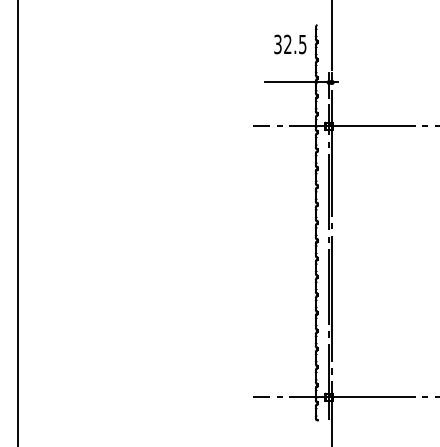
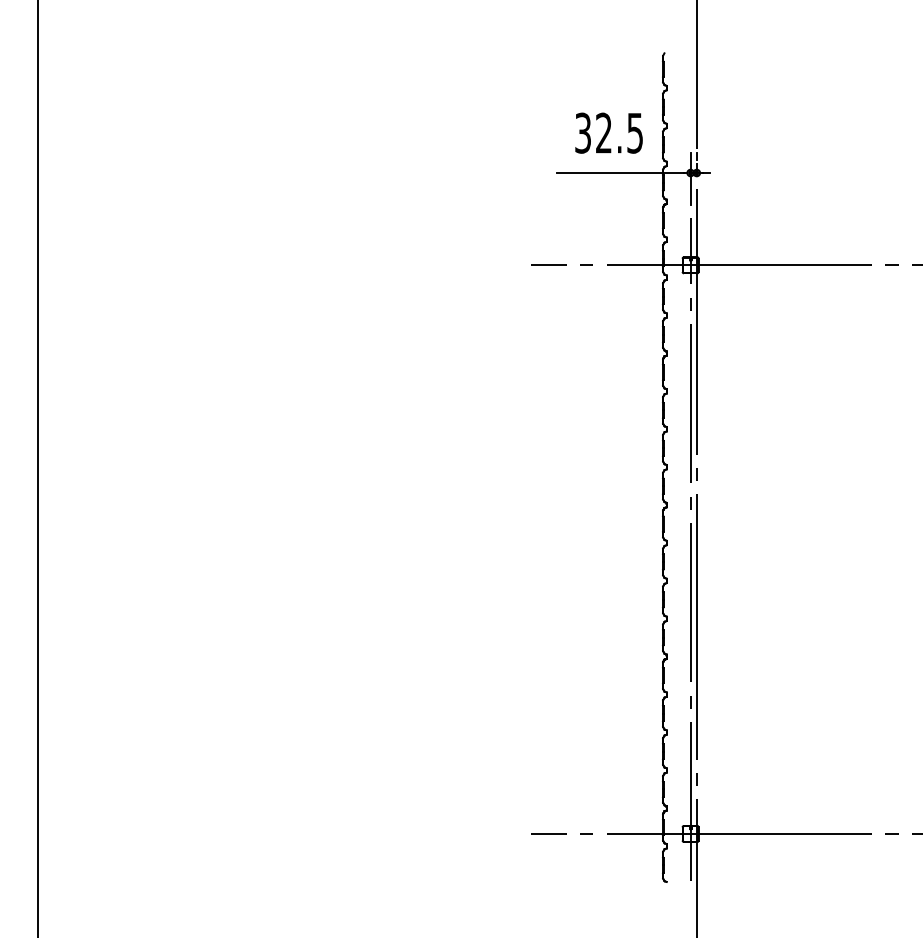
text: (290, 44) -> (609, 133), moved

